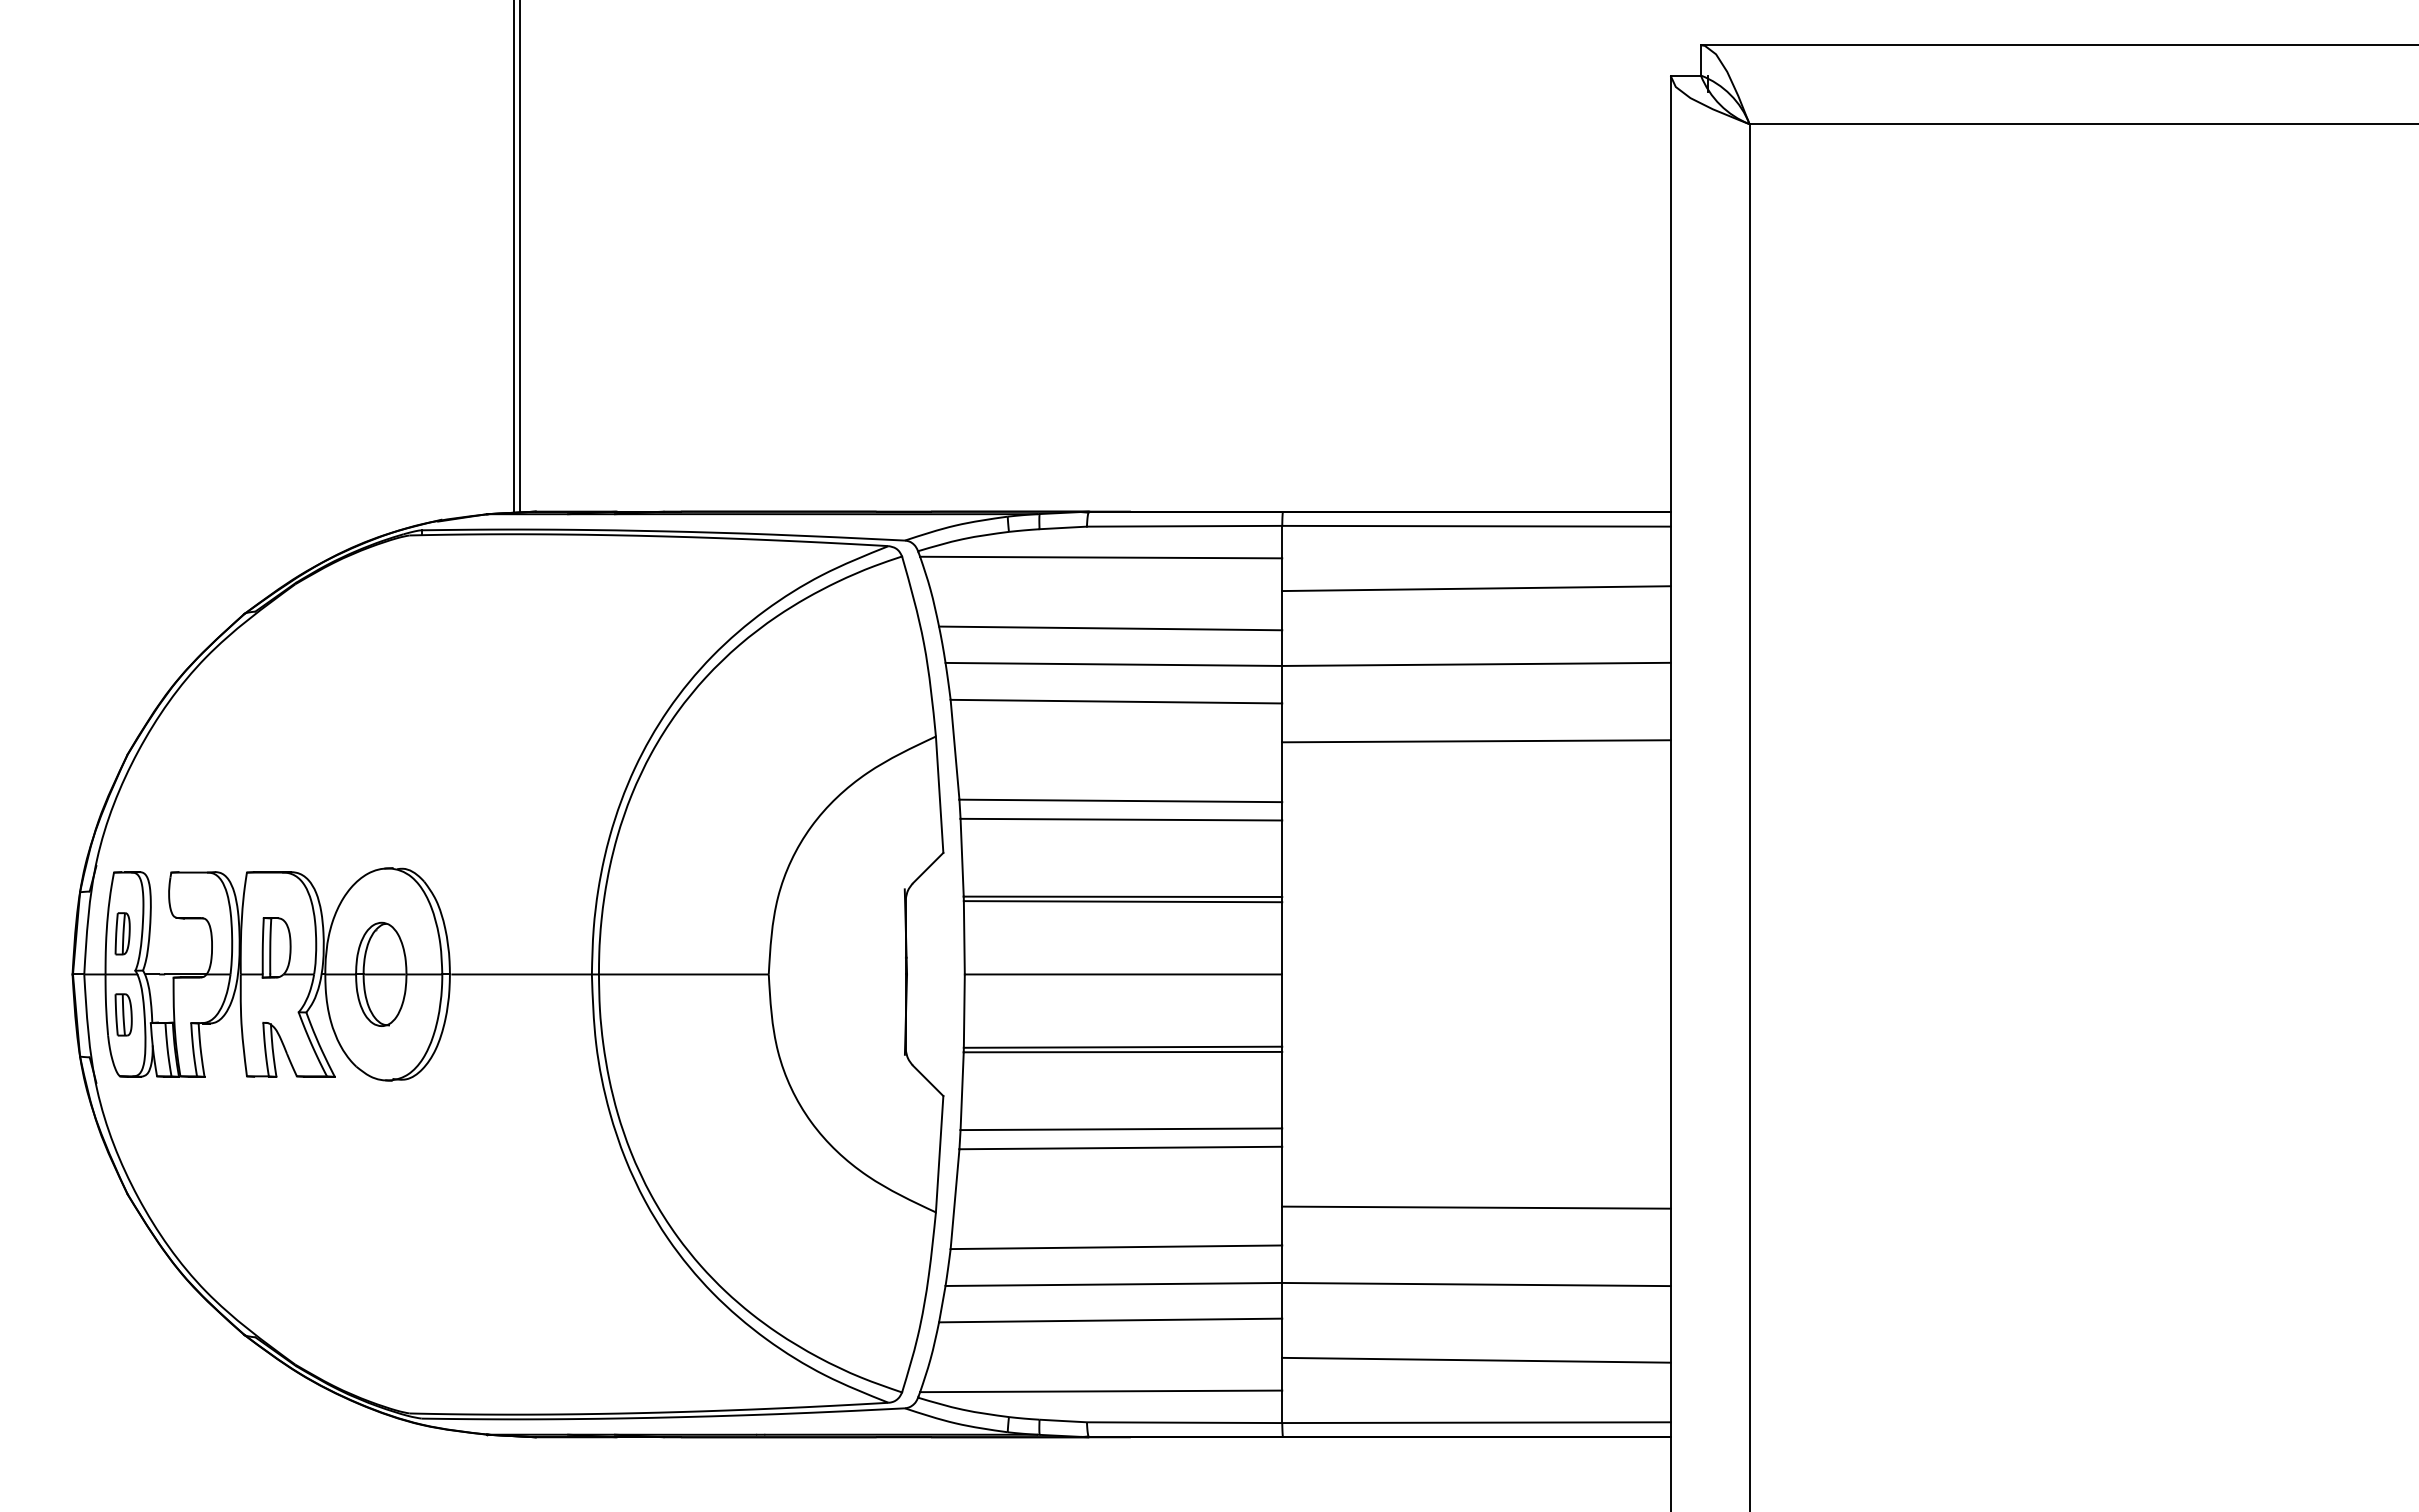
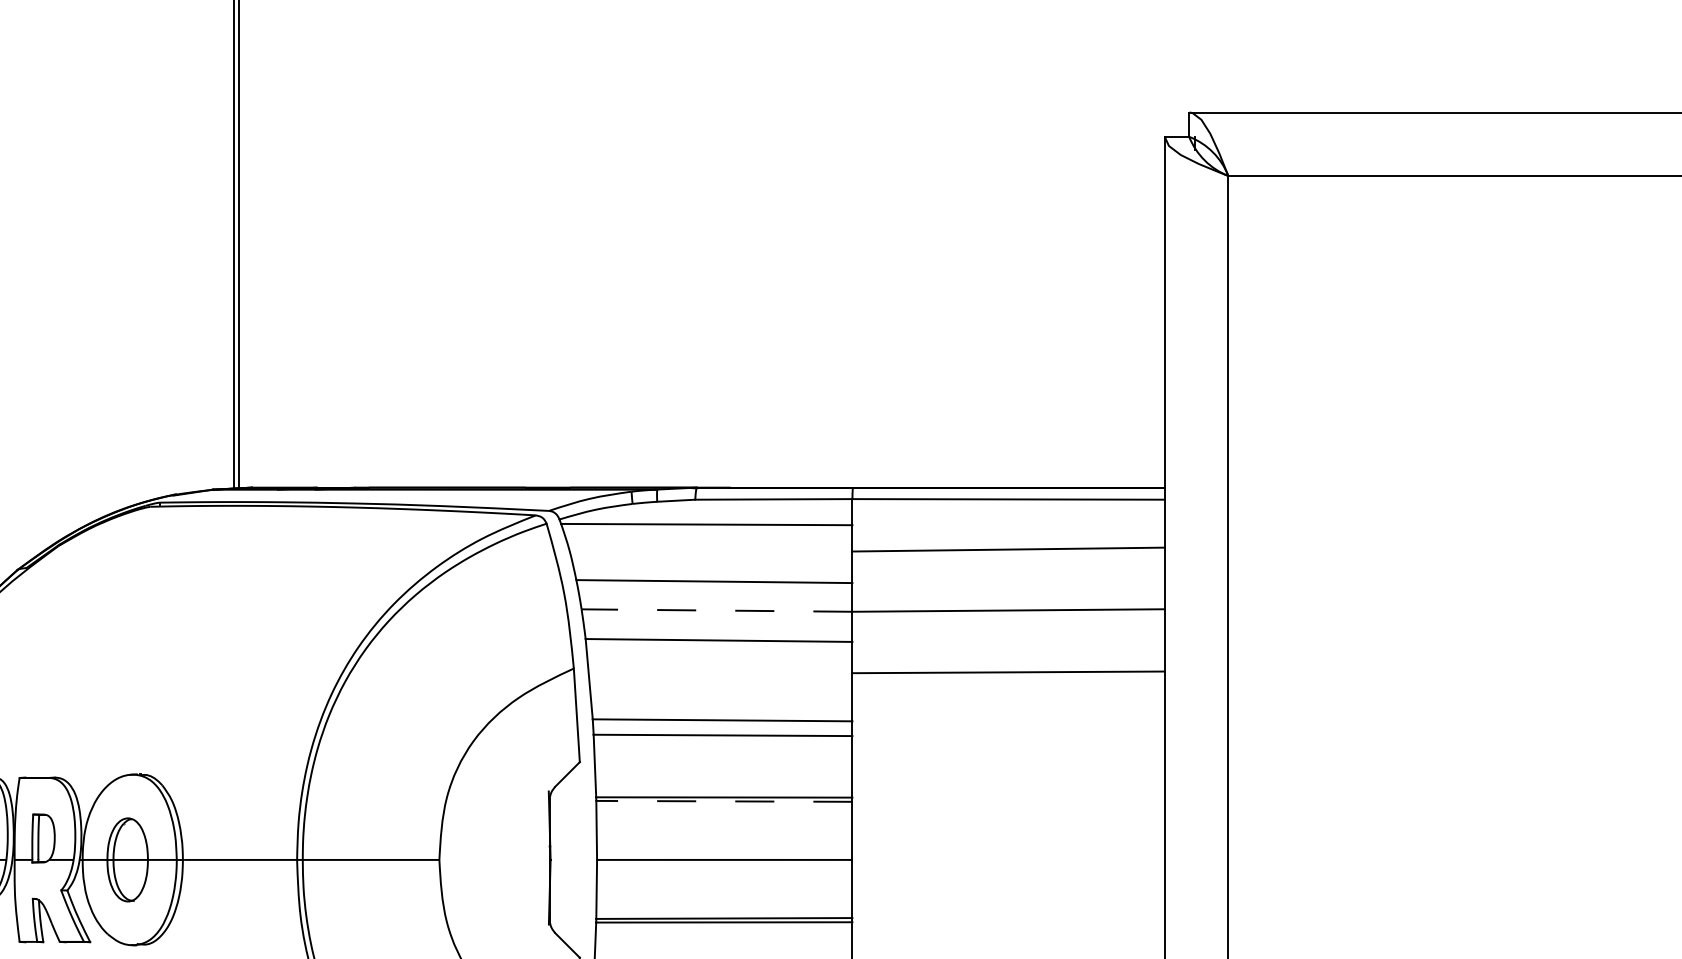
line: (1113, 664) -> (716, 610), solid -> dashed
line: (1122, 901) -> (723, 801), solid -> dashed

